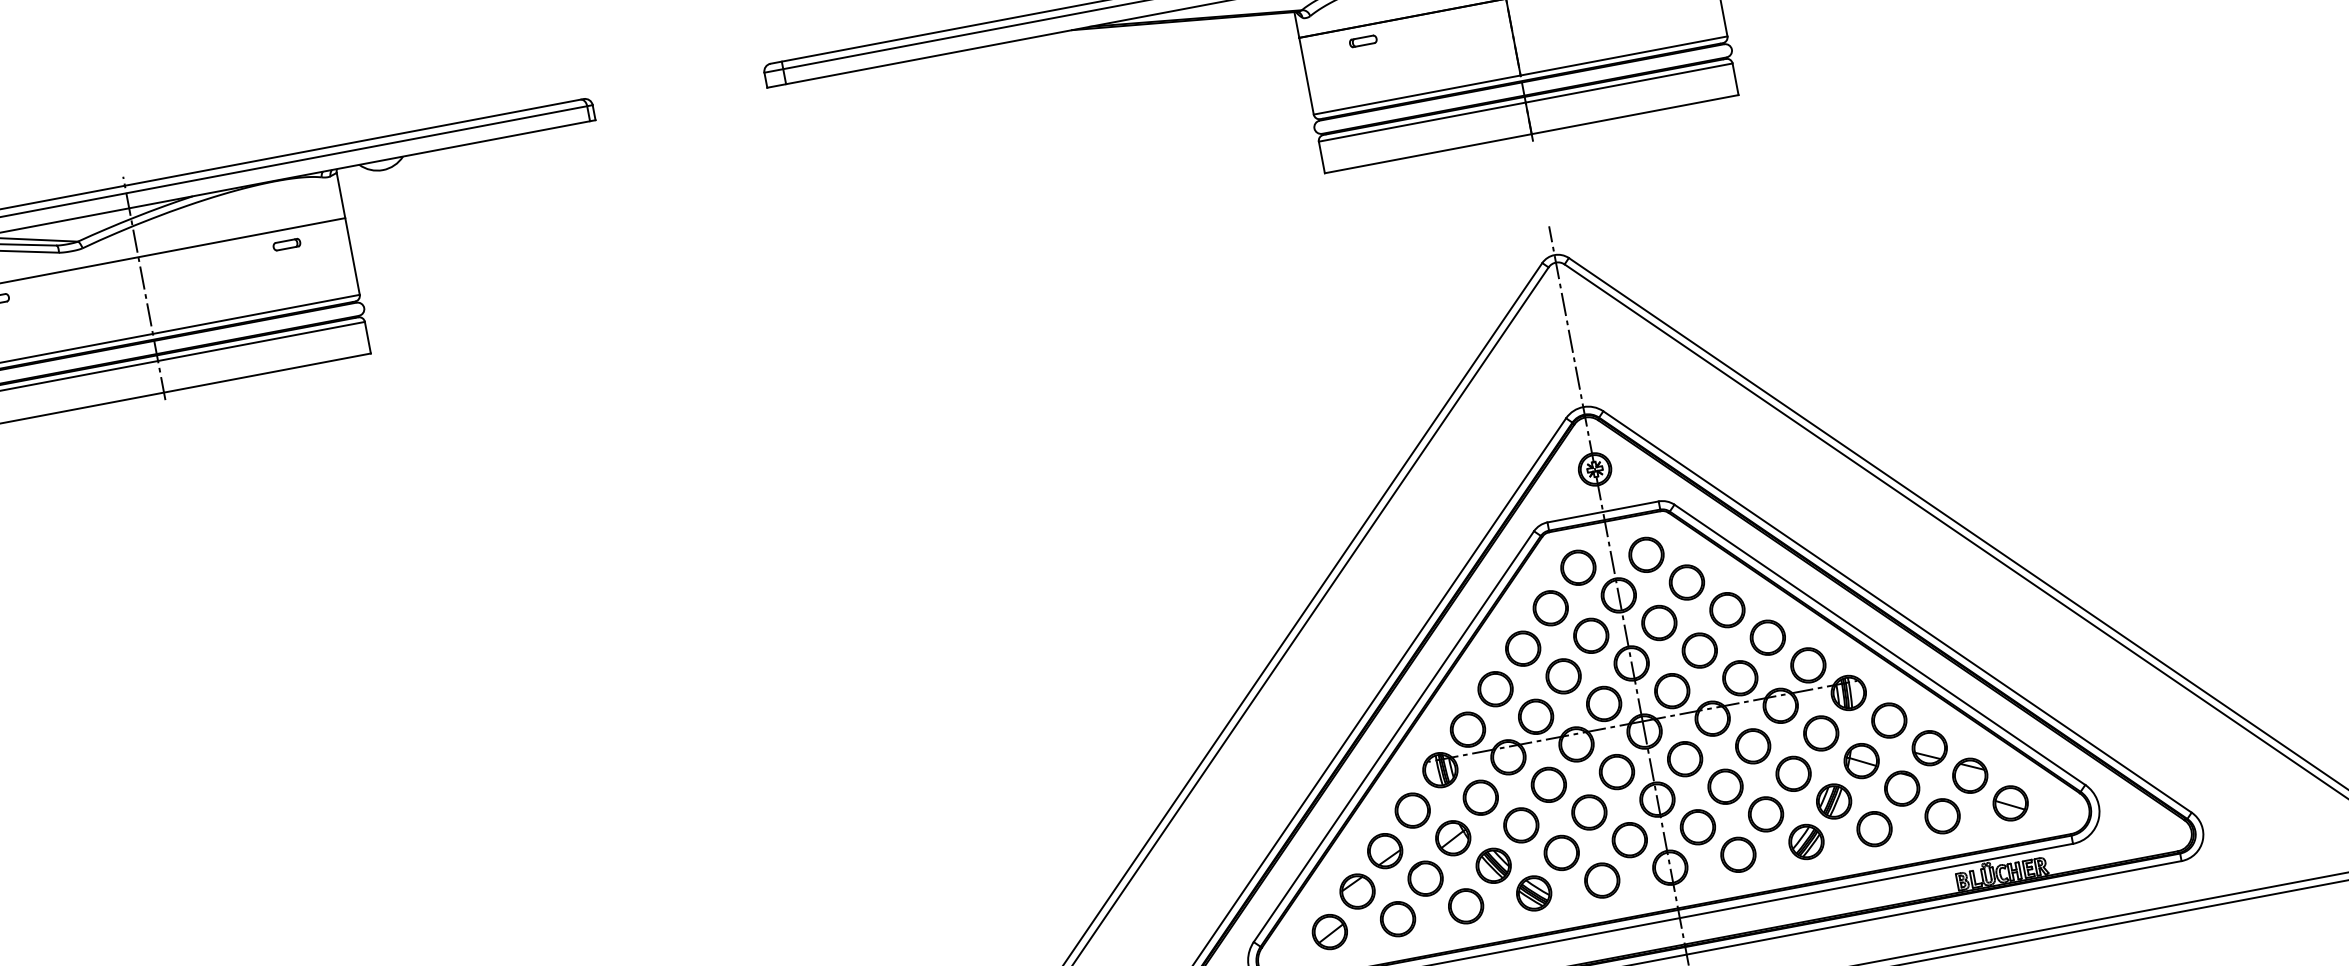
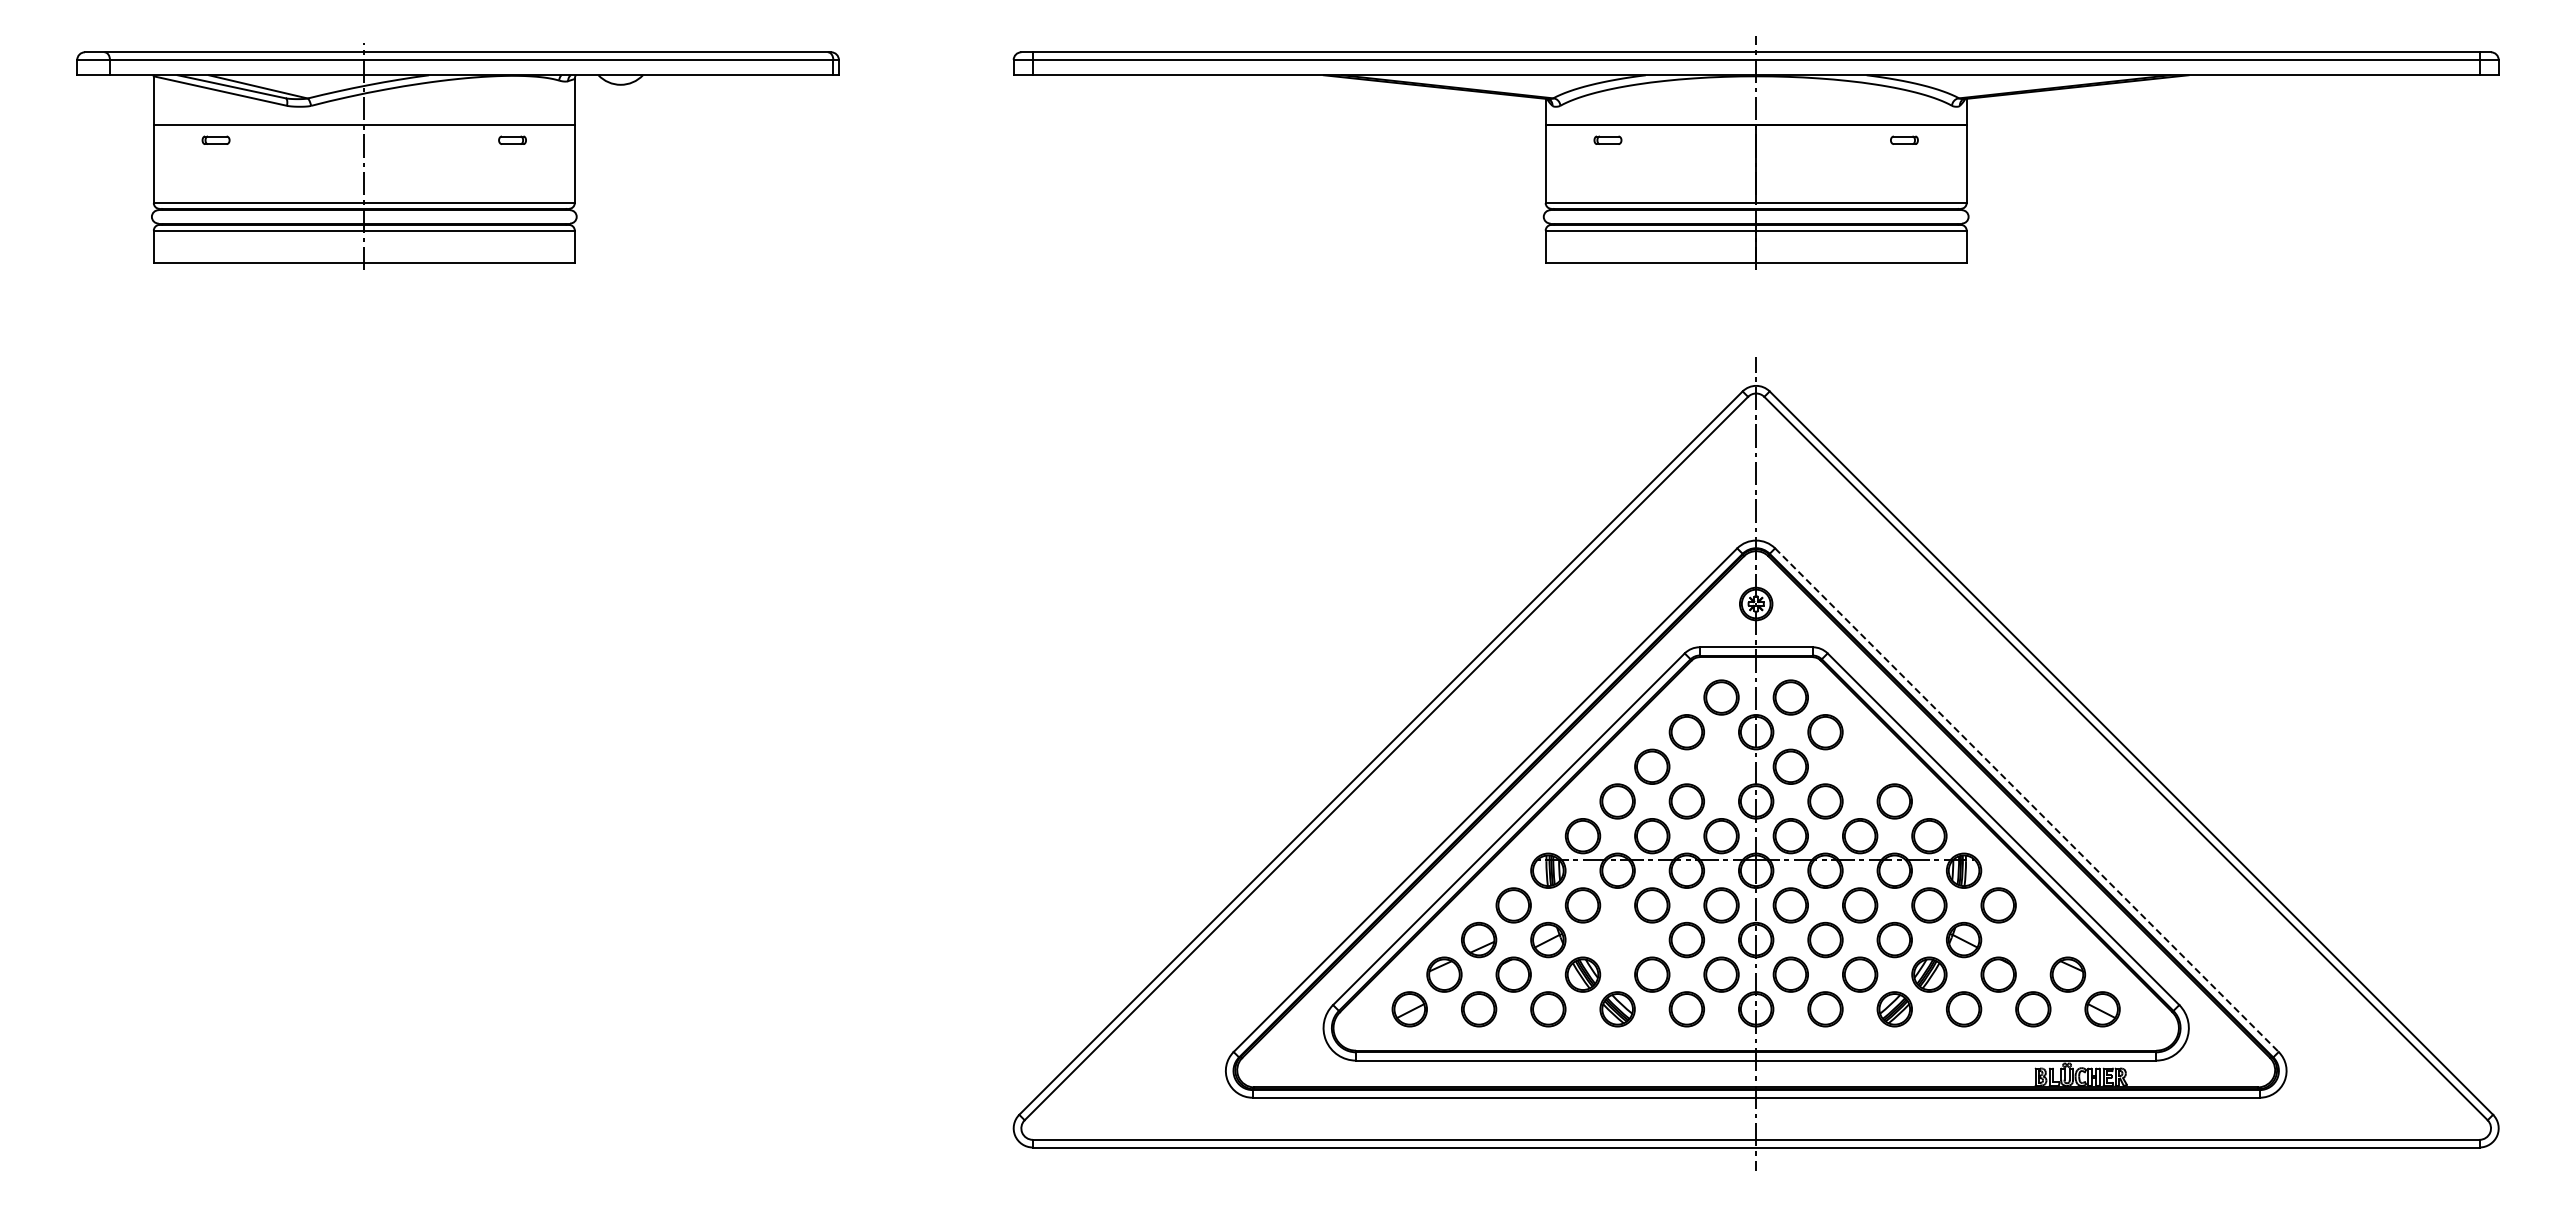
part: (1727, 609) -> (1860, 766), removed
line: (1898, 612) -> (2027, 800), solid -> dashed
part: (1591, 635) -> (1721, 766), removed
part: (1930, 748) -> (2033, 940), removed
part: (1521, 825) -> (1617, 940), removed

